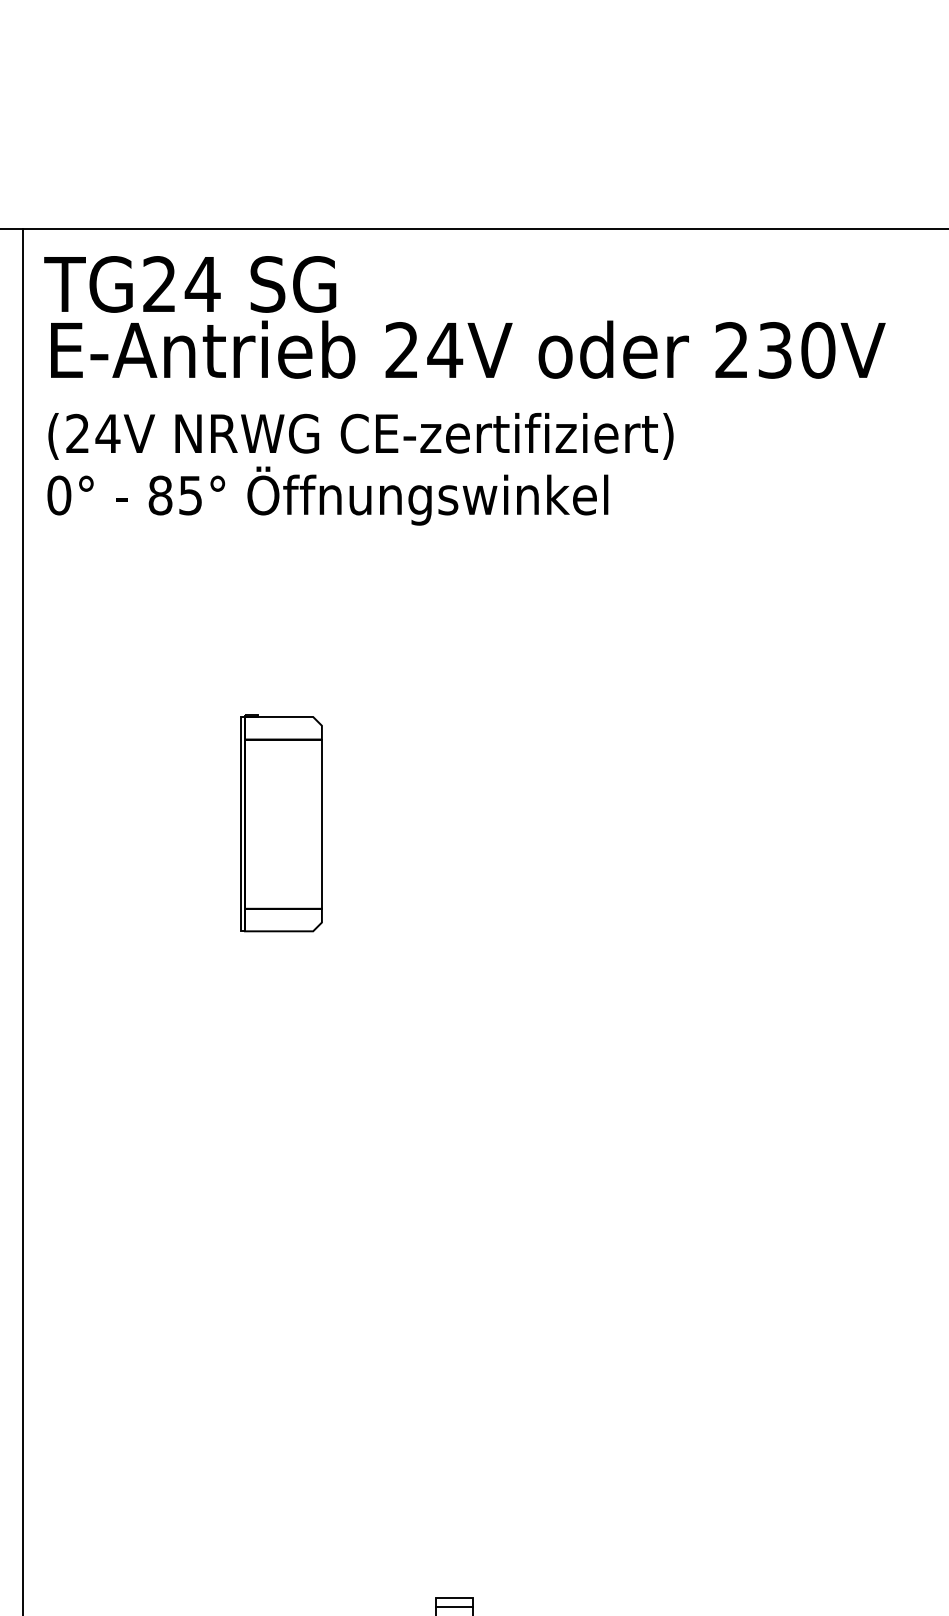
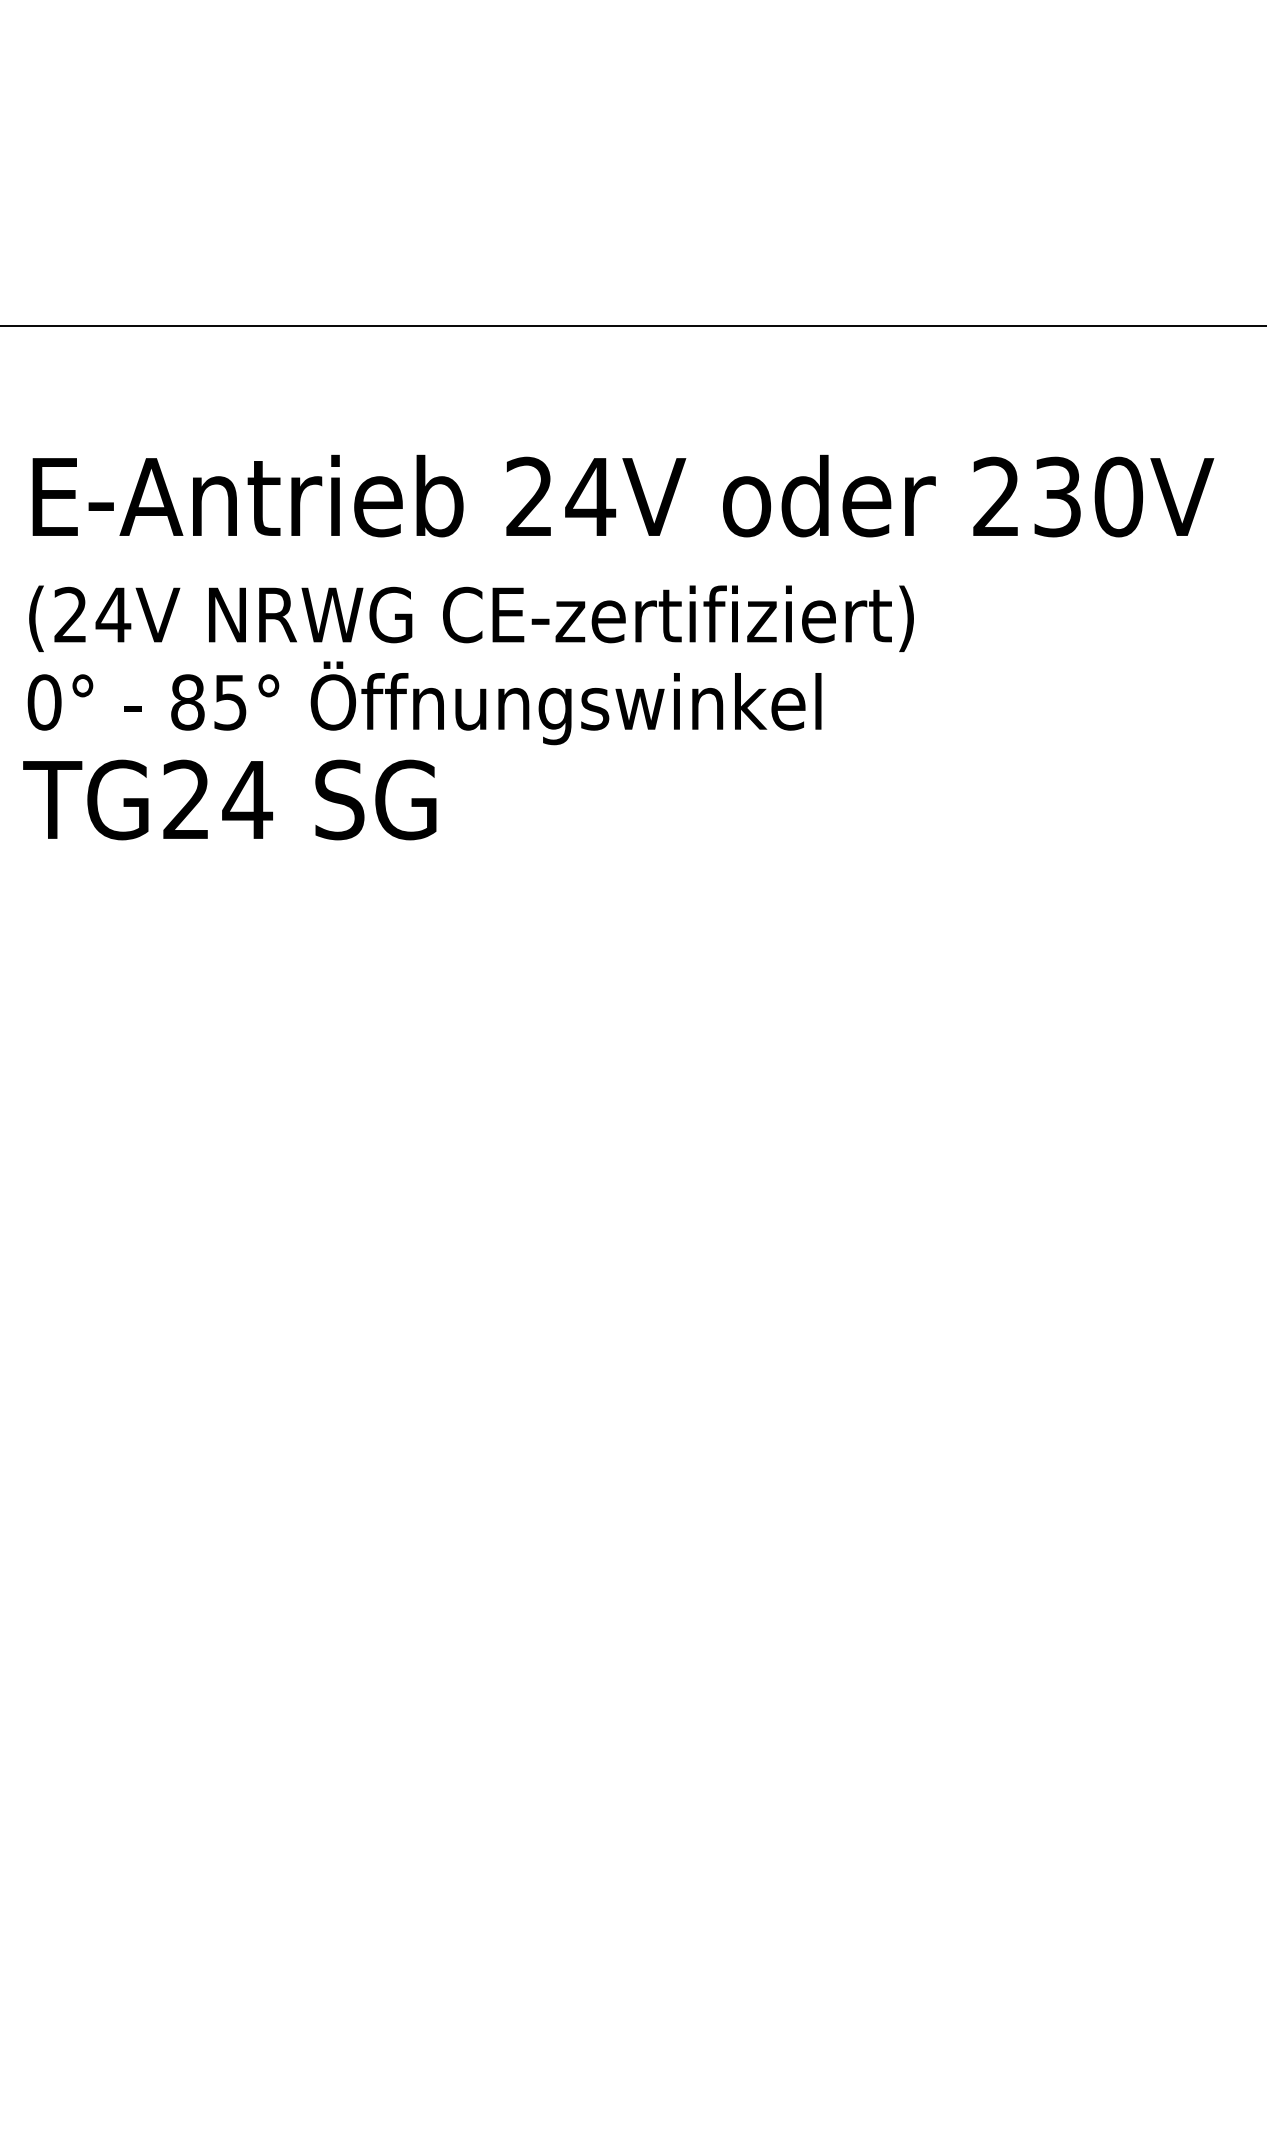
text: (190, 284) -> (230, 800), moved
part: (281, 823) -> (359, 1166), removed

